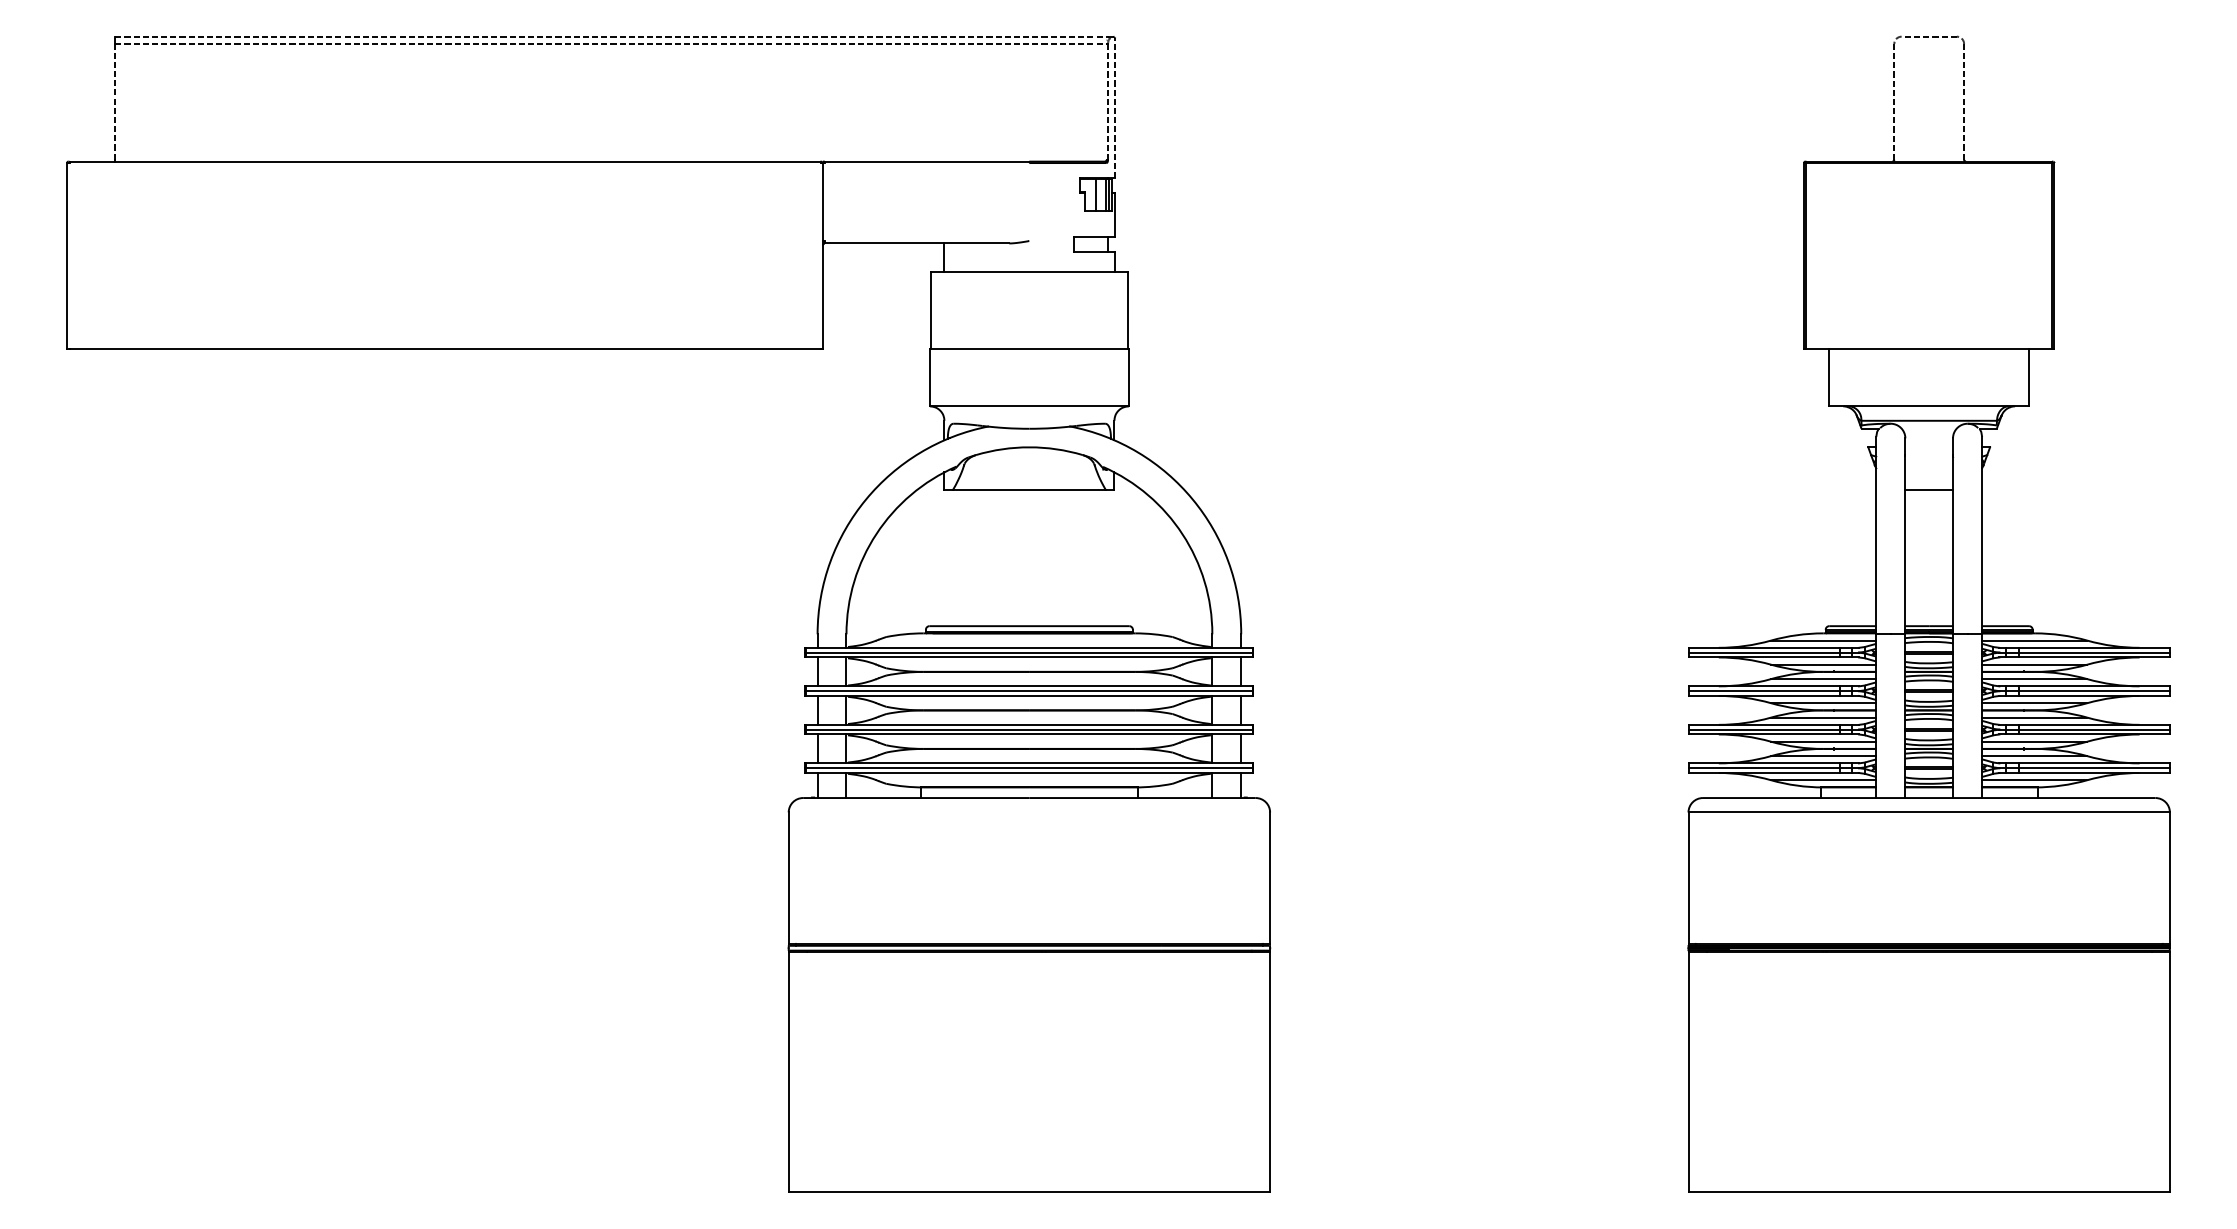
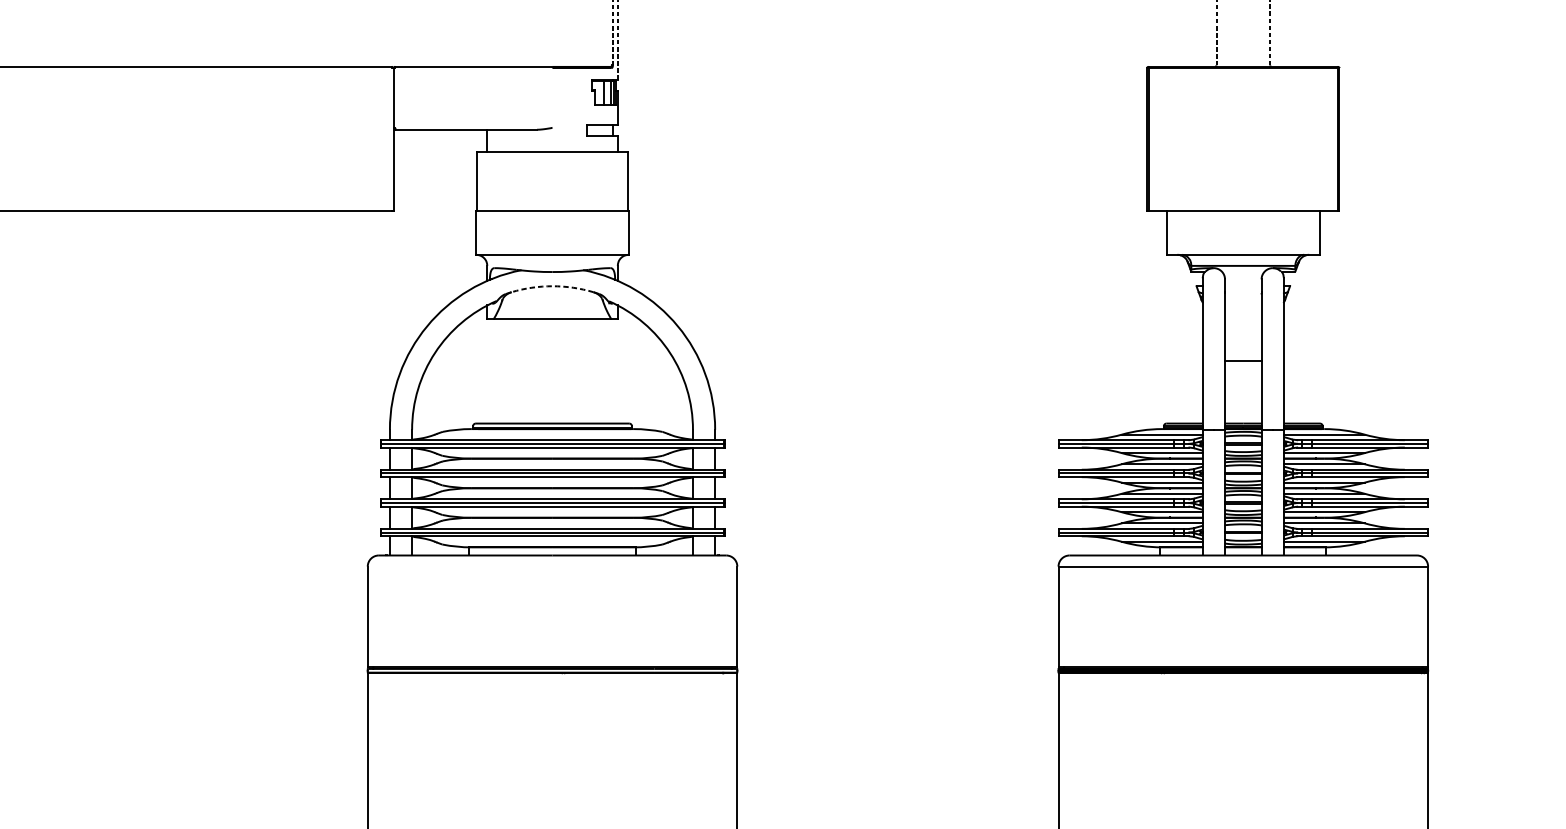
arc: (1029, 447) -> (552, 286), solid -> dashed
line: (1929, 490) -> (1243, 360), moved

